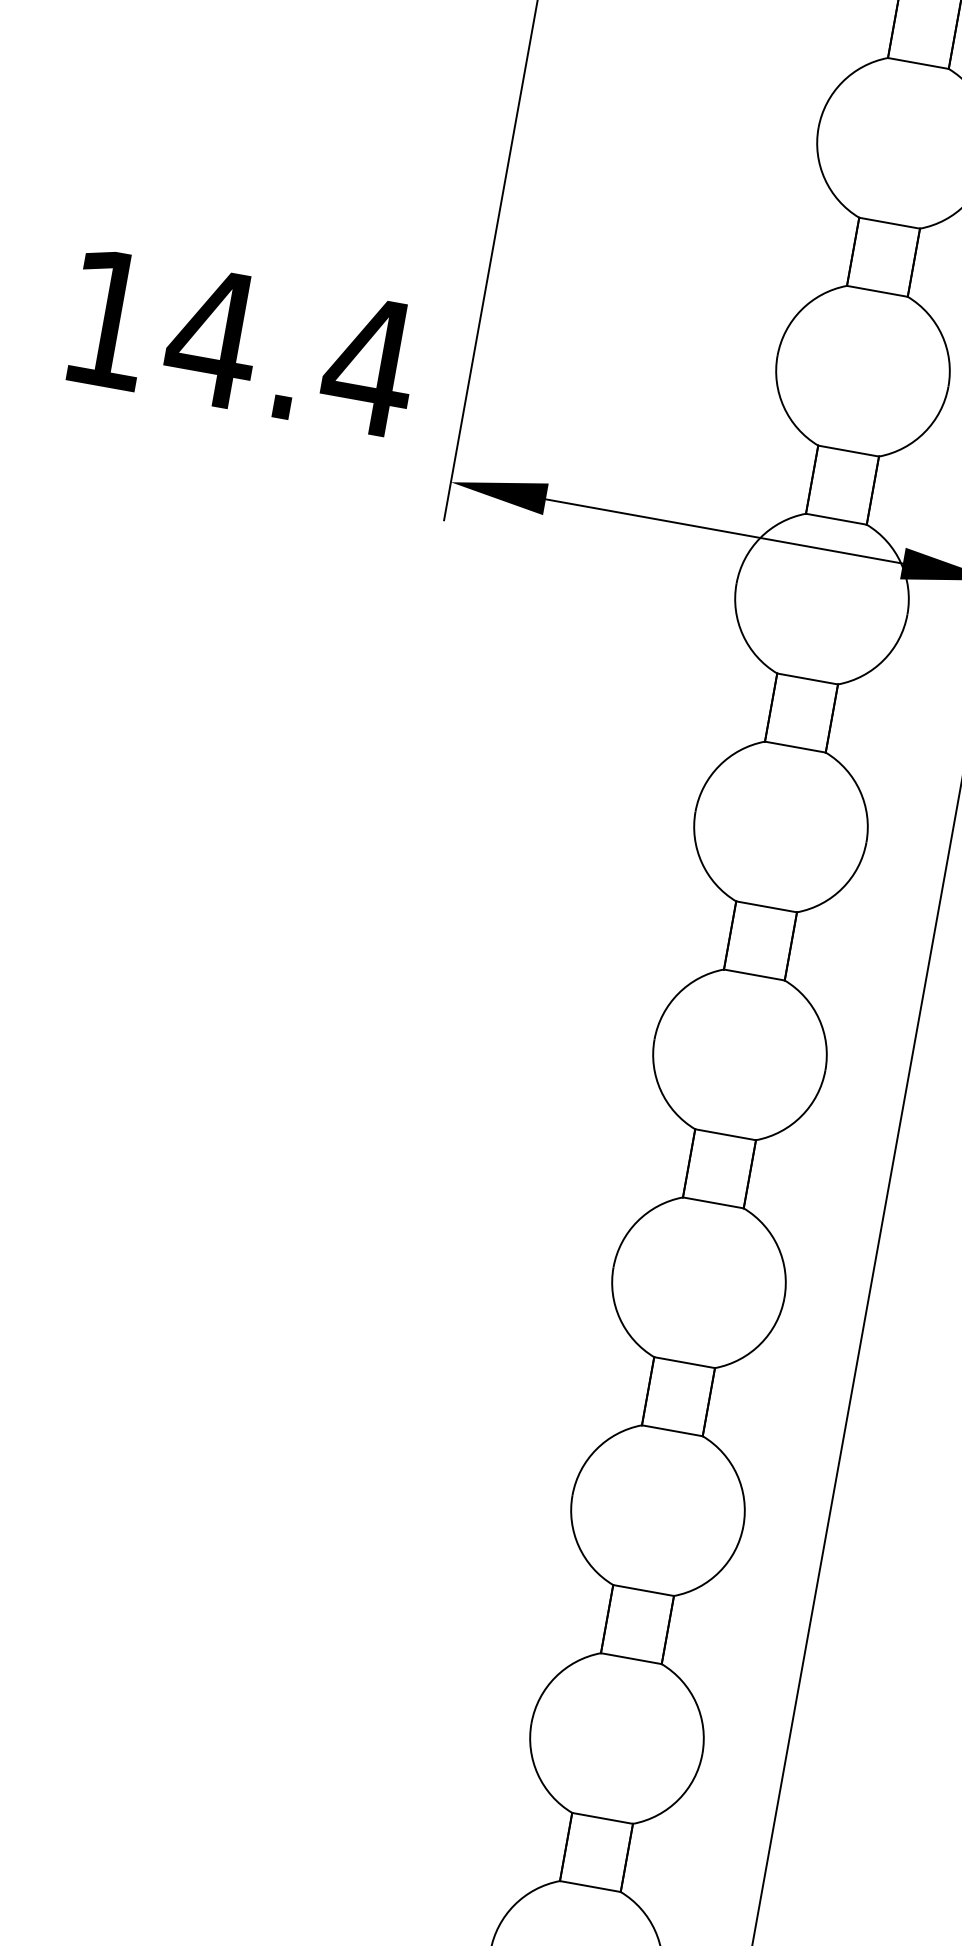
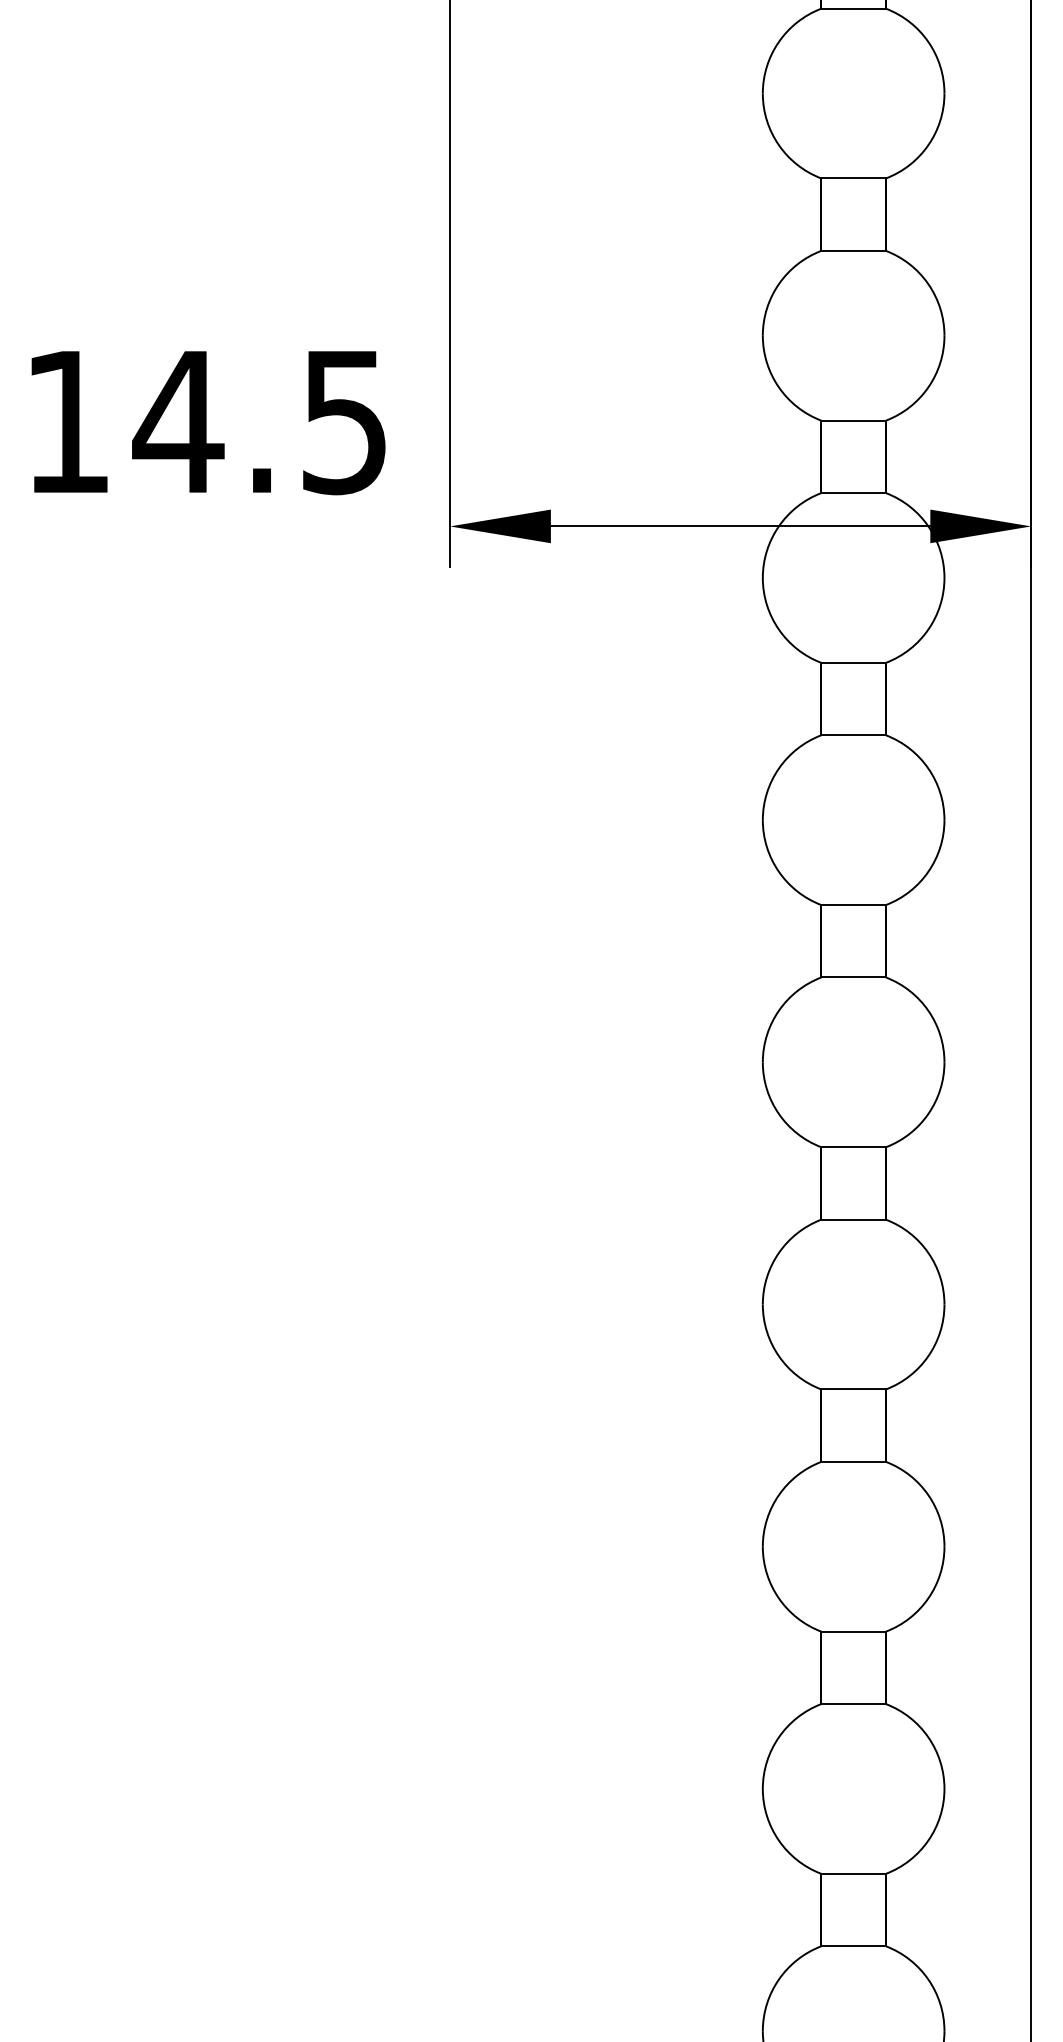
text: (369, 367) -> (344, 423), 14.4 -> 14.5

